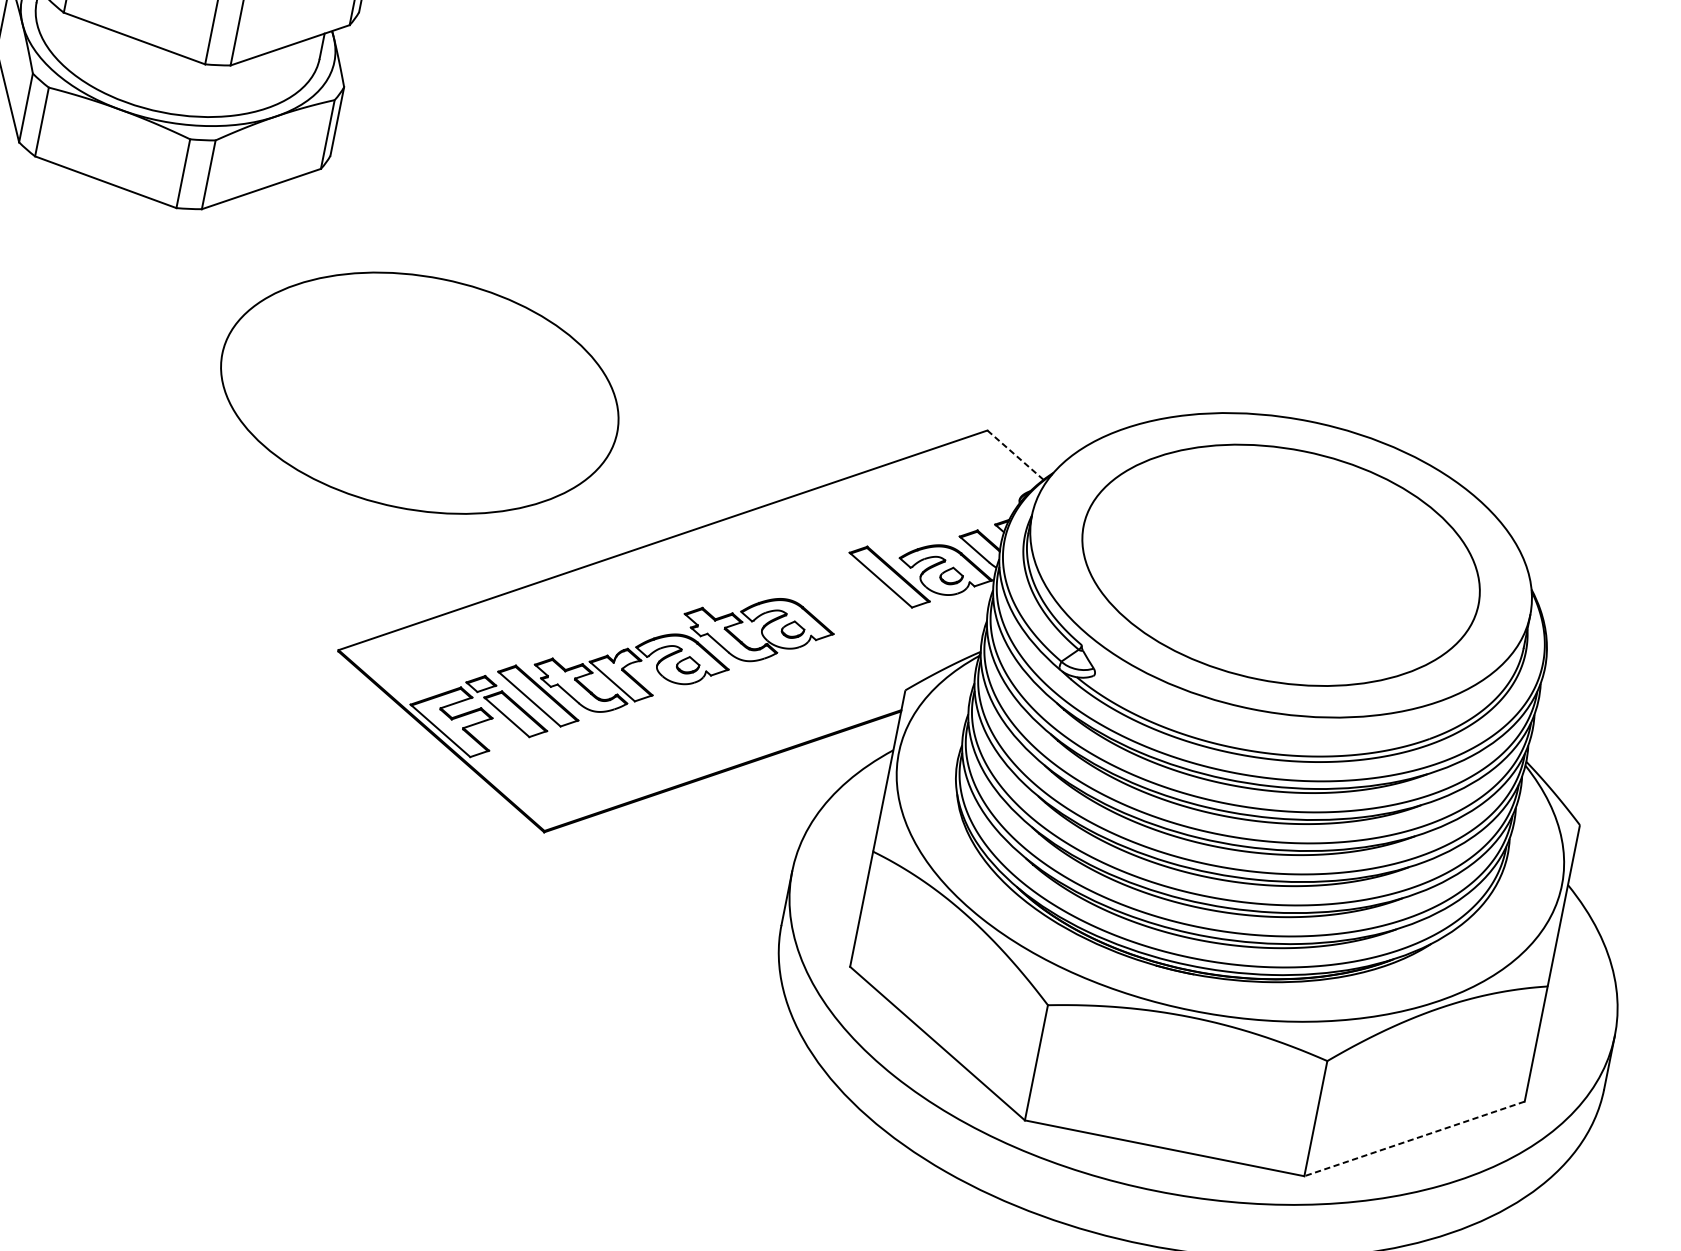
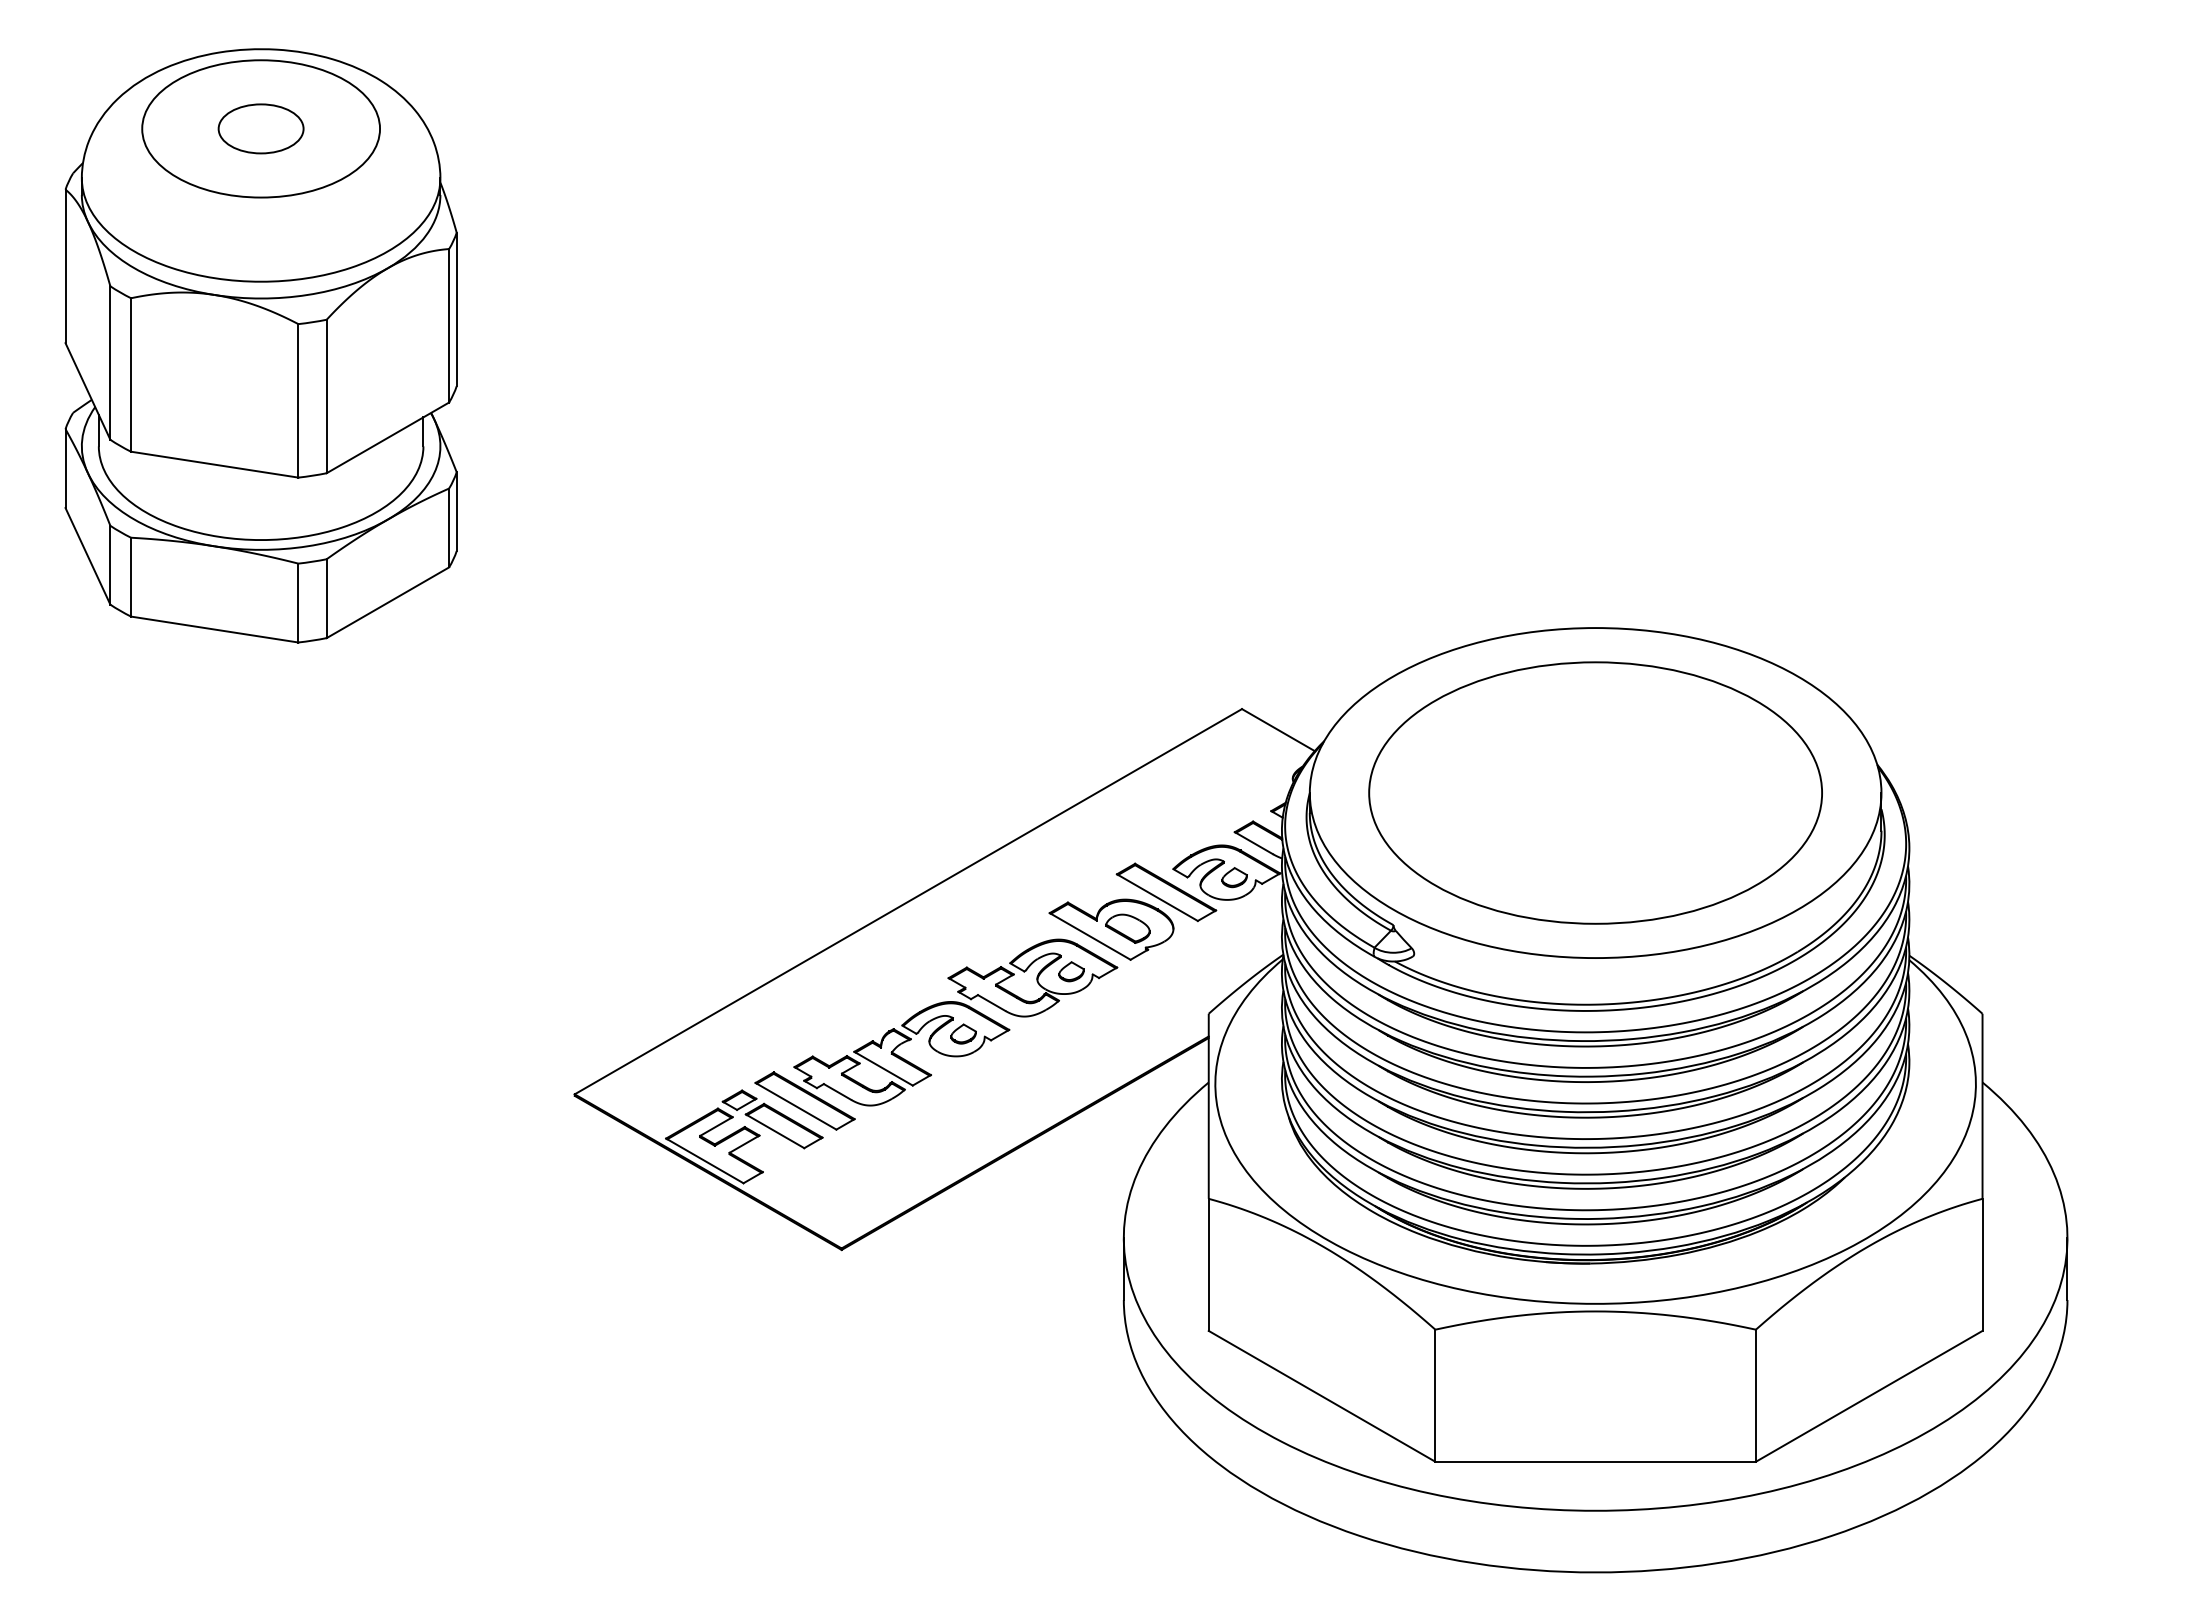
part: (419, 392) -> (607, 792), removed
line: (1014, 454) -> (1277, 729), dashed -> solid
part: (835, 599) -> (1111, 929), added
line: (1414, 1139) -> (1869, 1396), dashed -> solid

